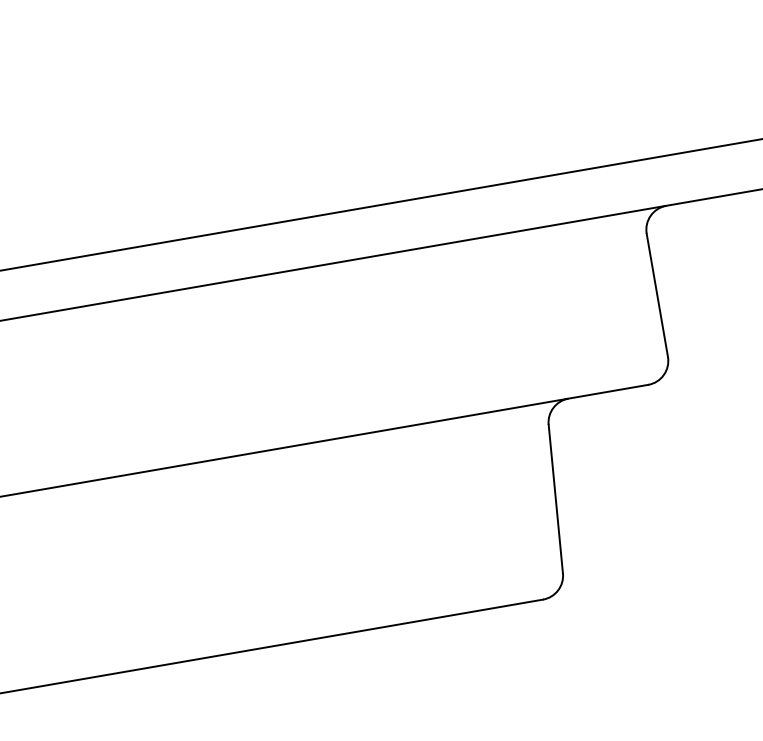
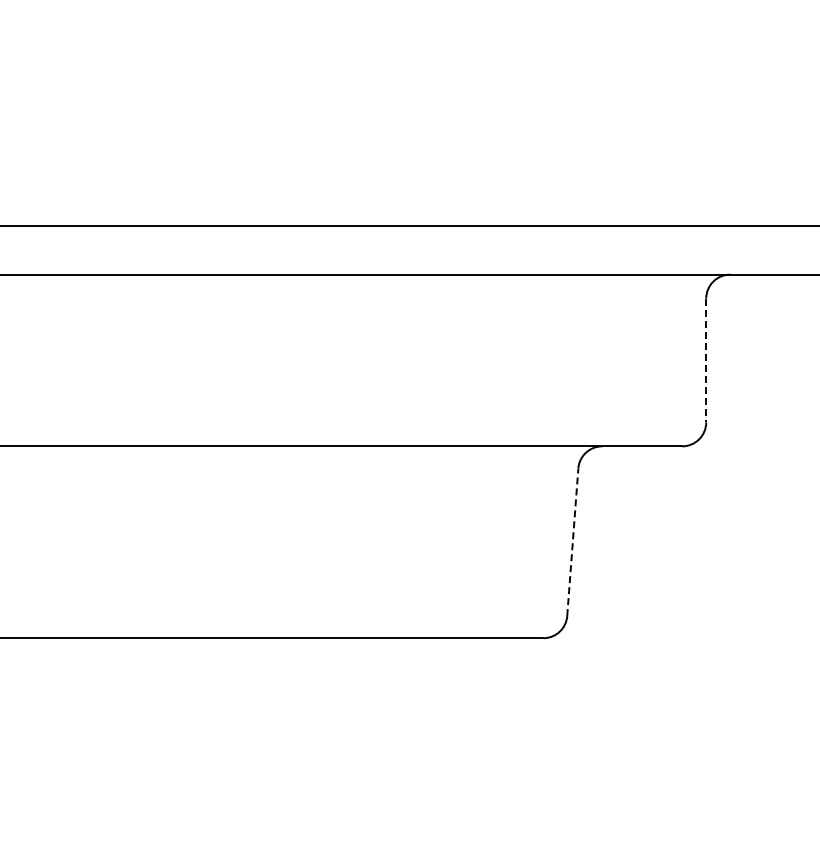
line: (657, 295) -> (706, 360), solid -> dashed
line: (555, 499) -> (572, 542), solid -> dashed

